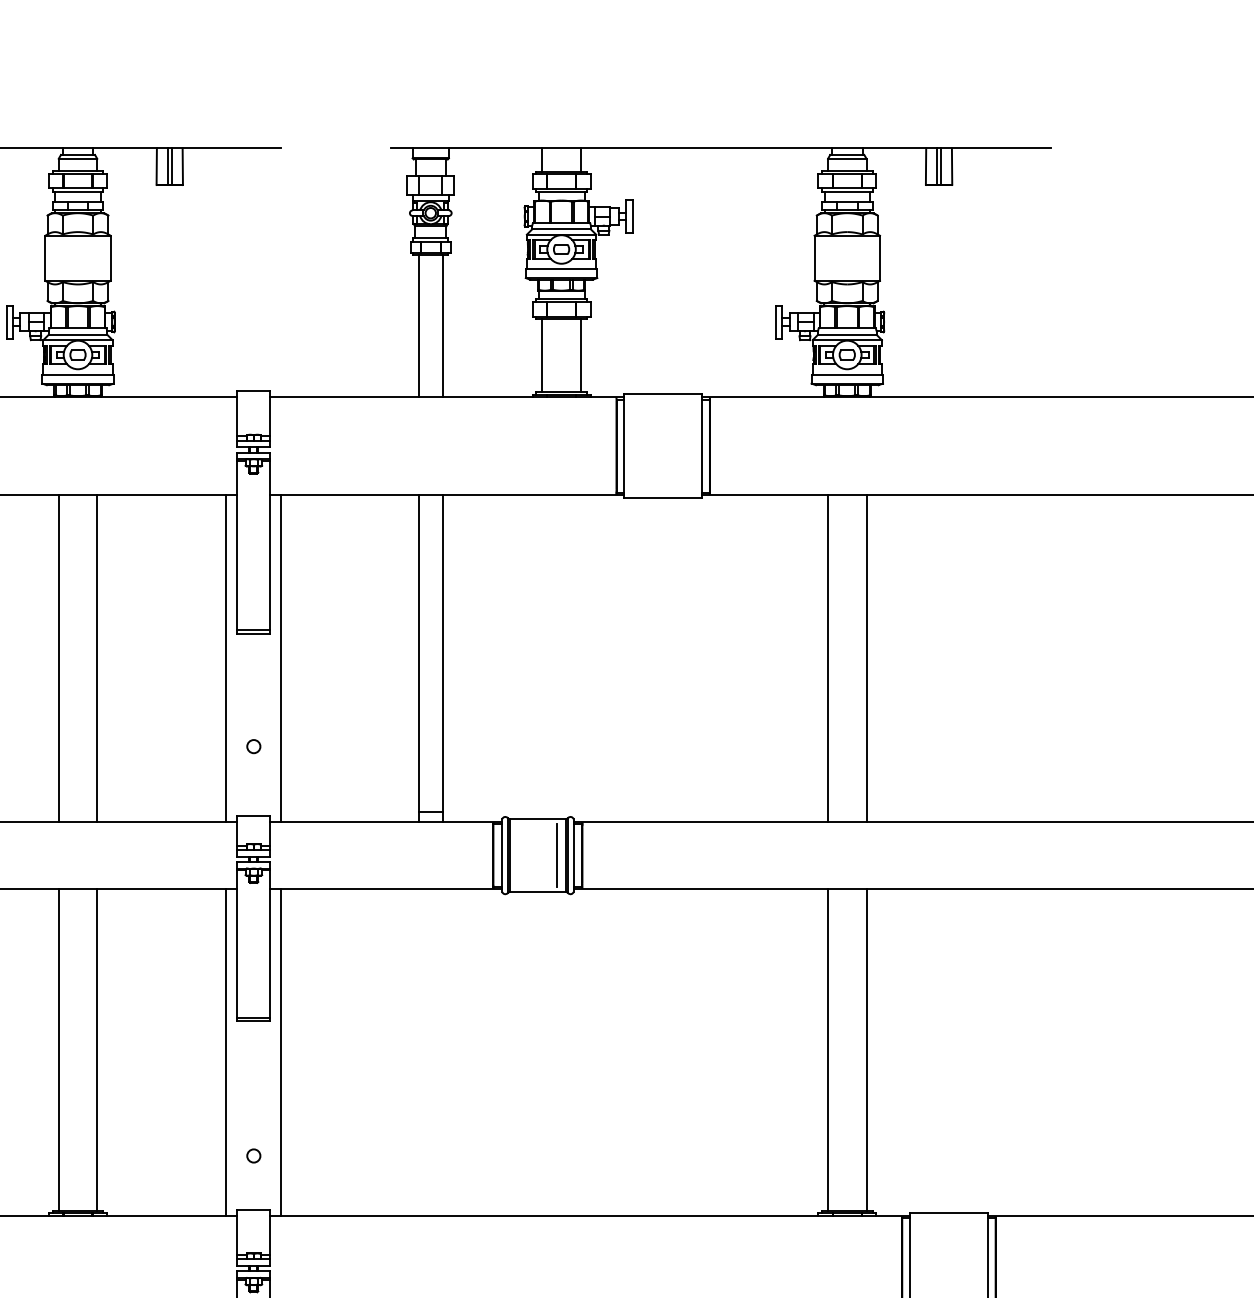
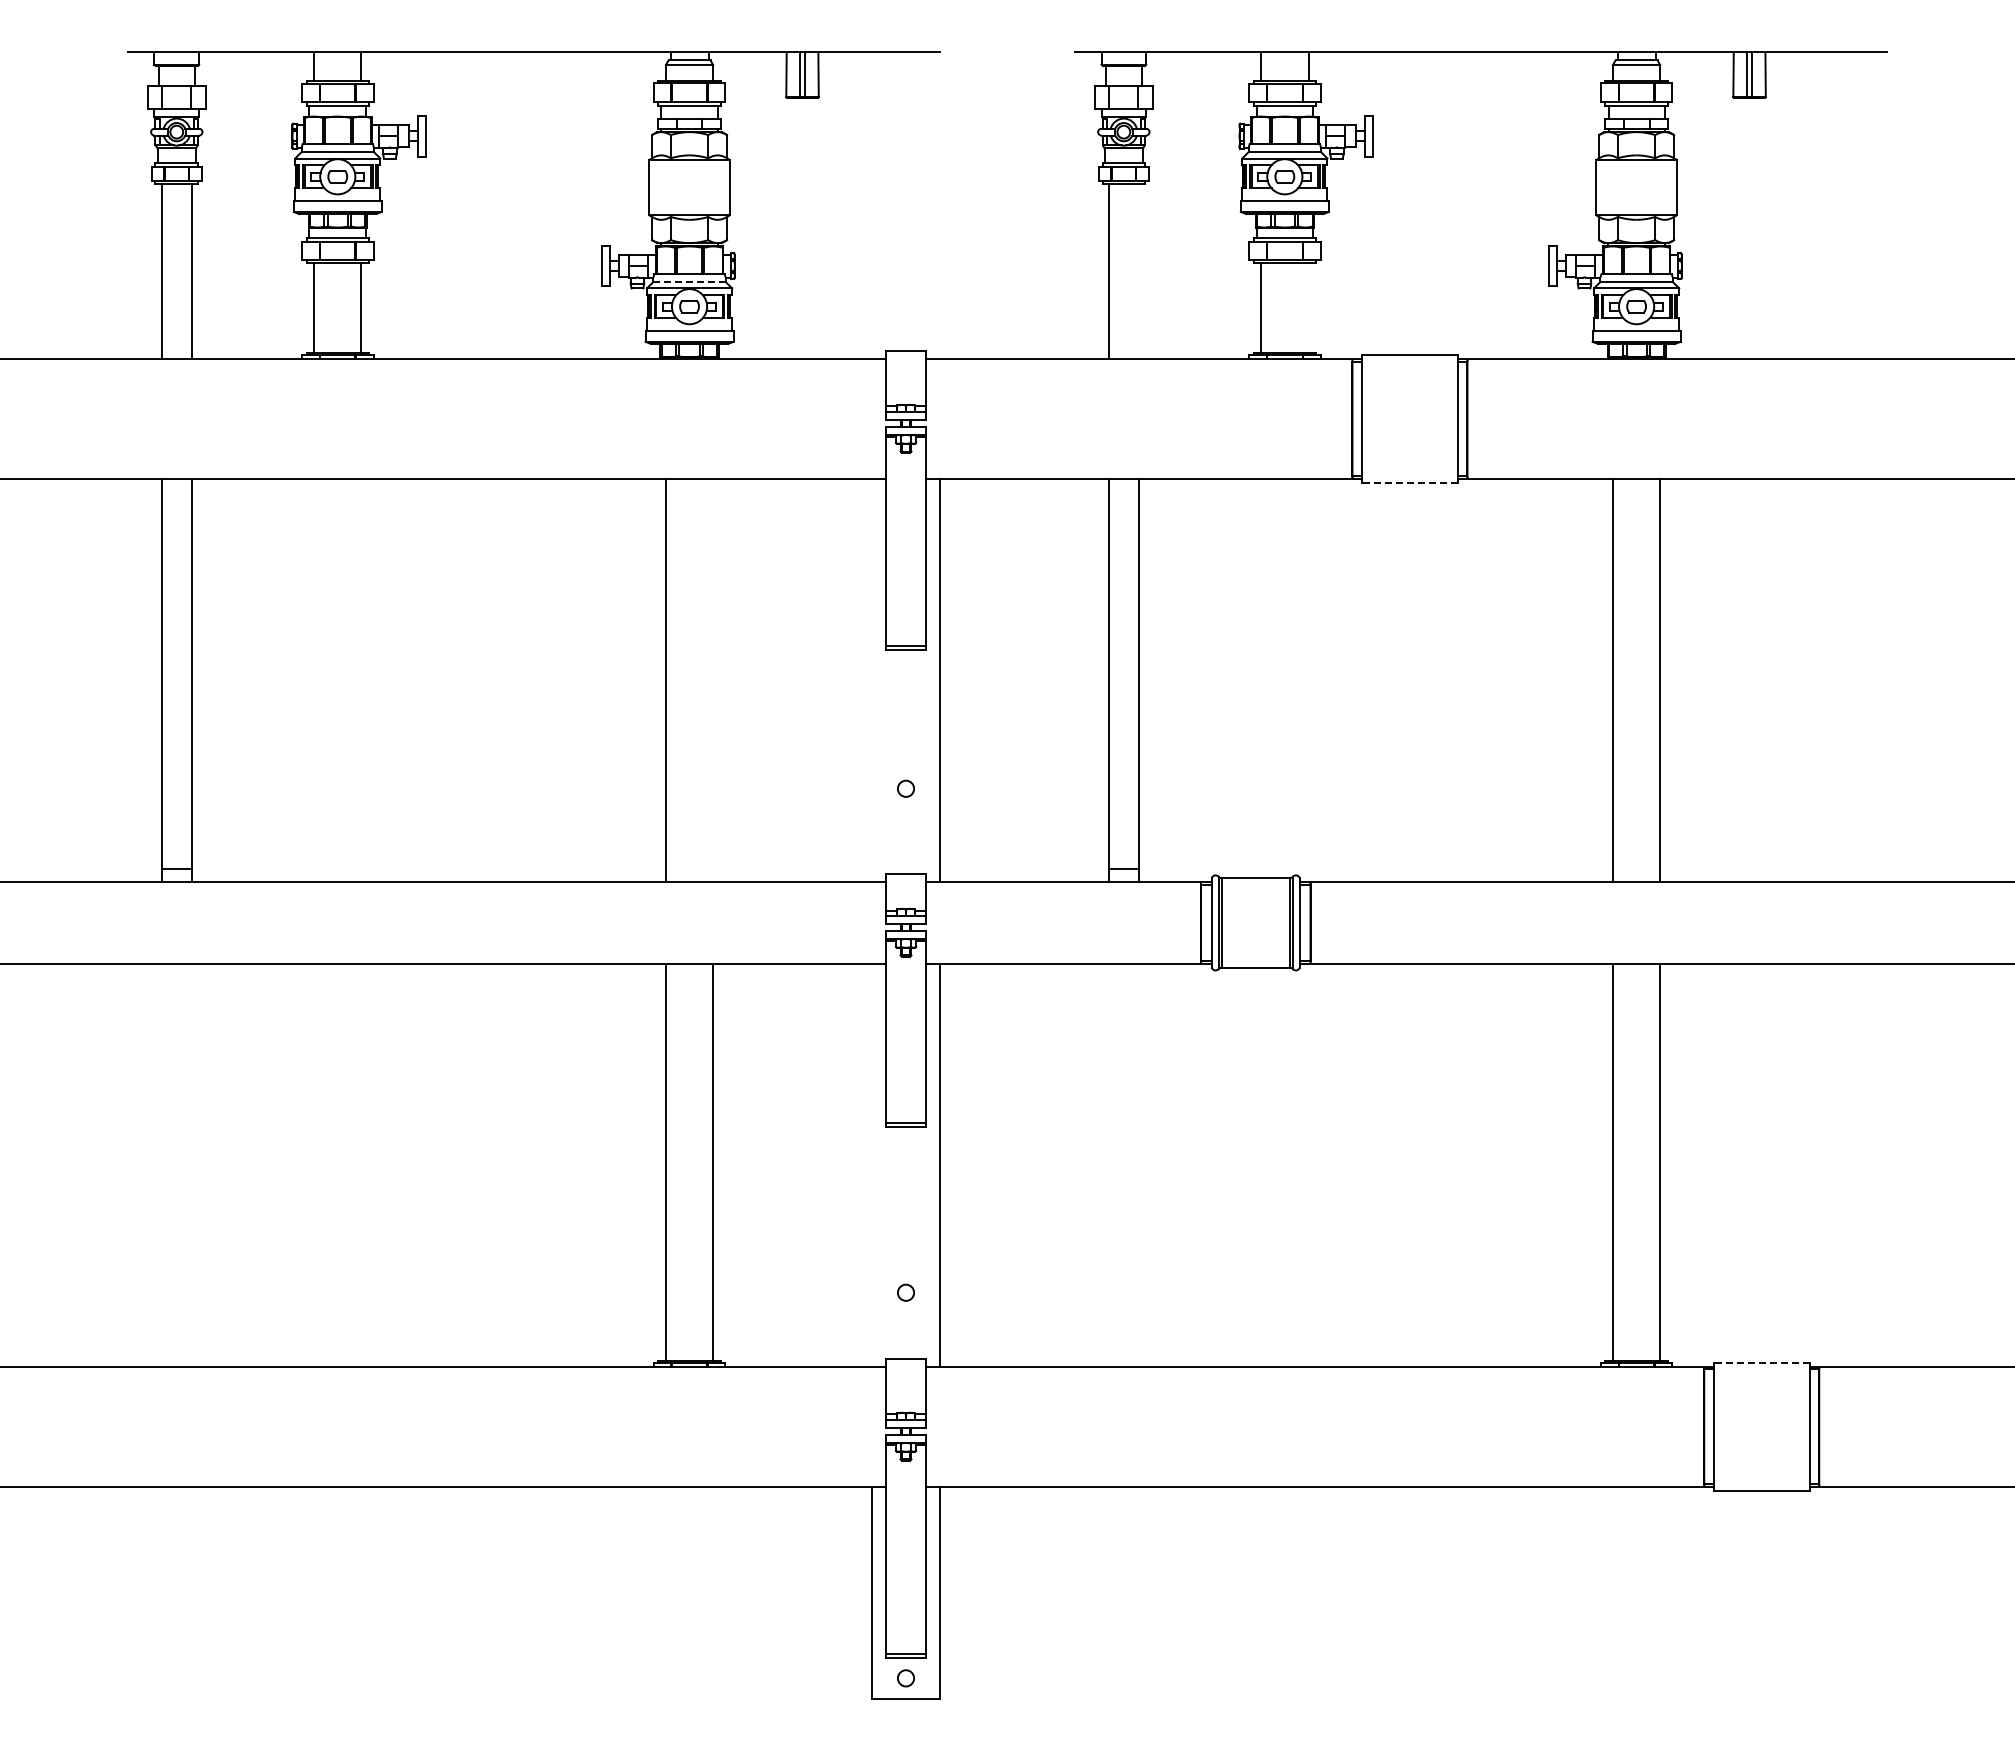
line: (442, 325) -> (1138, 270), removed
line: (77, 334) -> (689, 281), solid -> dashed
line: (580, 355) -> (1308, 307), removed
line: (662, 498) -> (1409, 483), solid -> dashed
line: (97, 658) -> (713, 680), removed
line: (226, 658) -> (872, 680), removed
line: (557, 855) -> (1279, 922), removed
line: (226, 1051) -> (872, 1164), removed
line: (948, 1212) -> (1761, 1362), solid -> dashed

